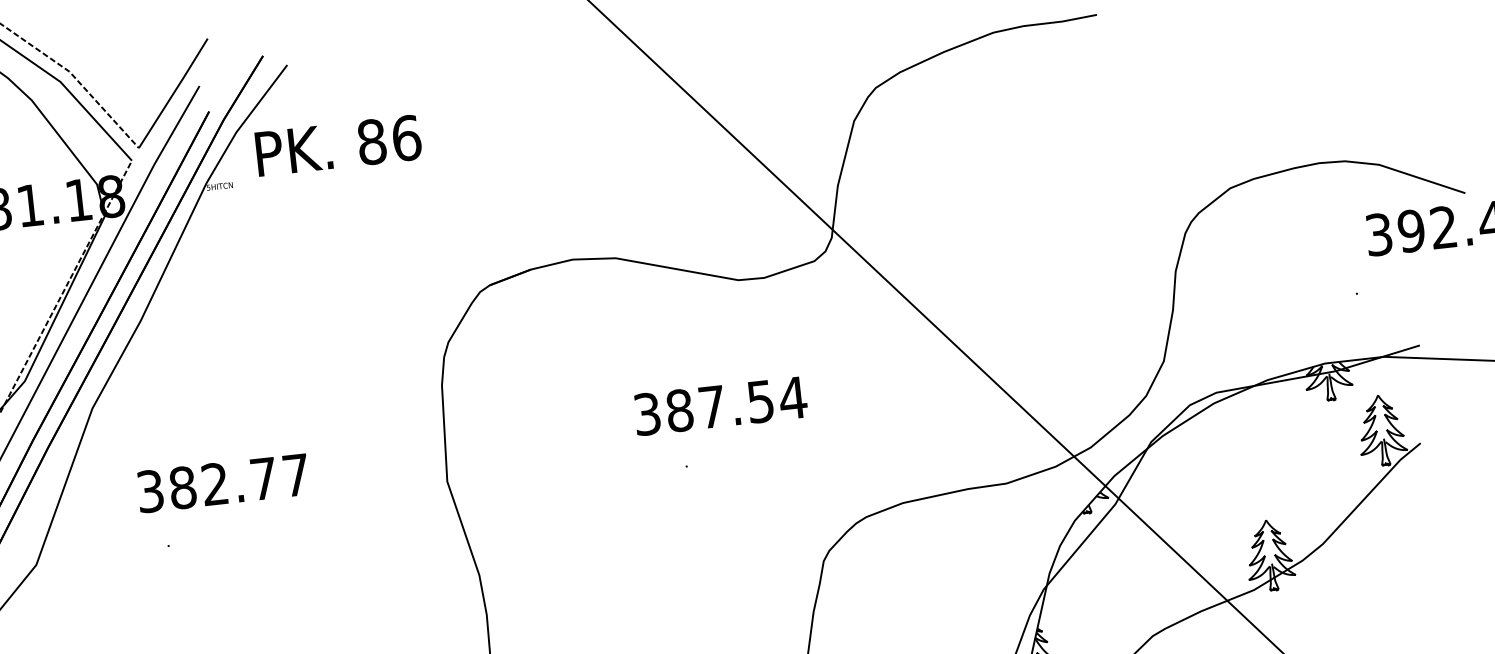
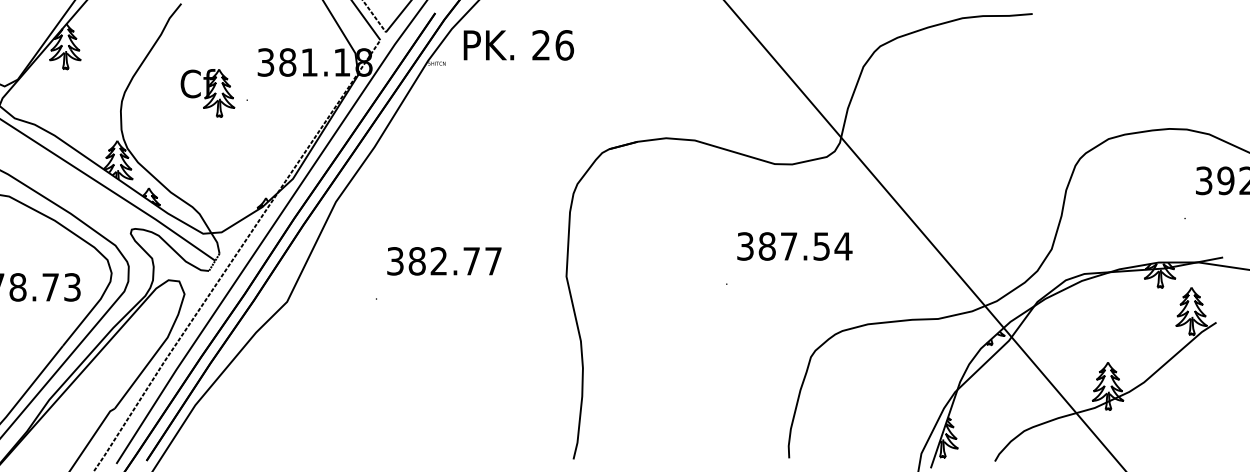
text: (372, 142) -> (541, 45), 86 -> 26
text: (720, 406) -> (794, 246), moved
text: (223, 483) -> (444, 261), moved

